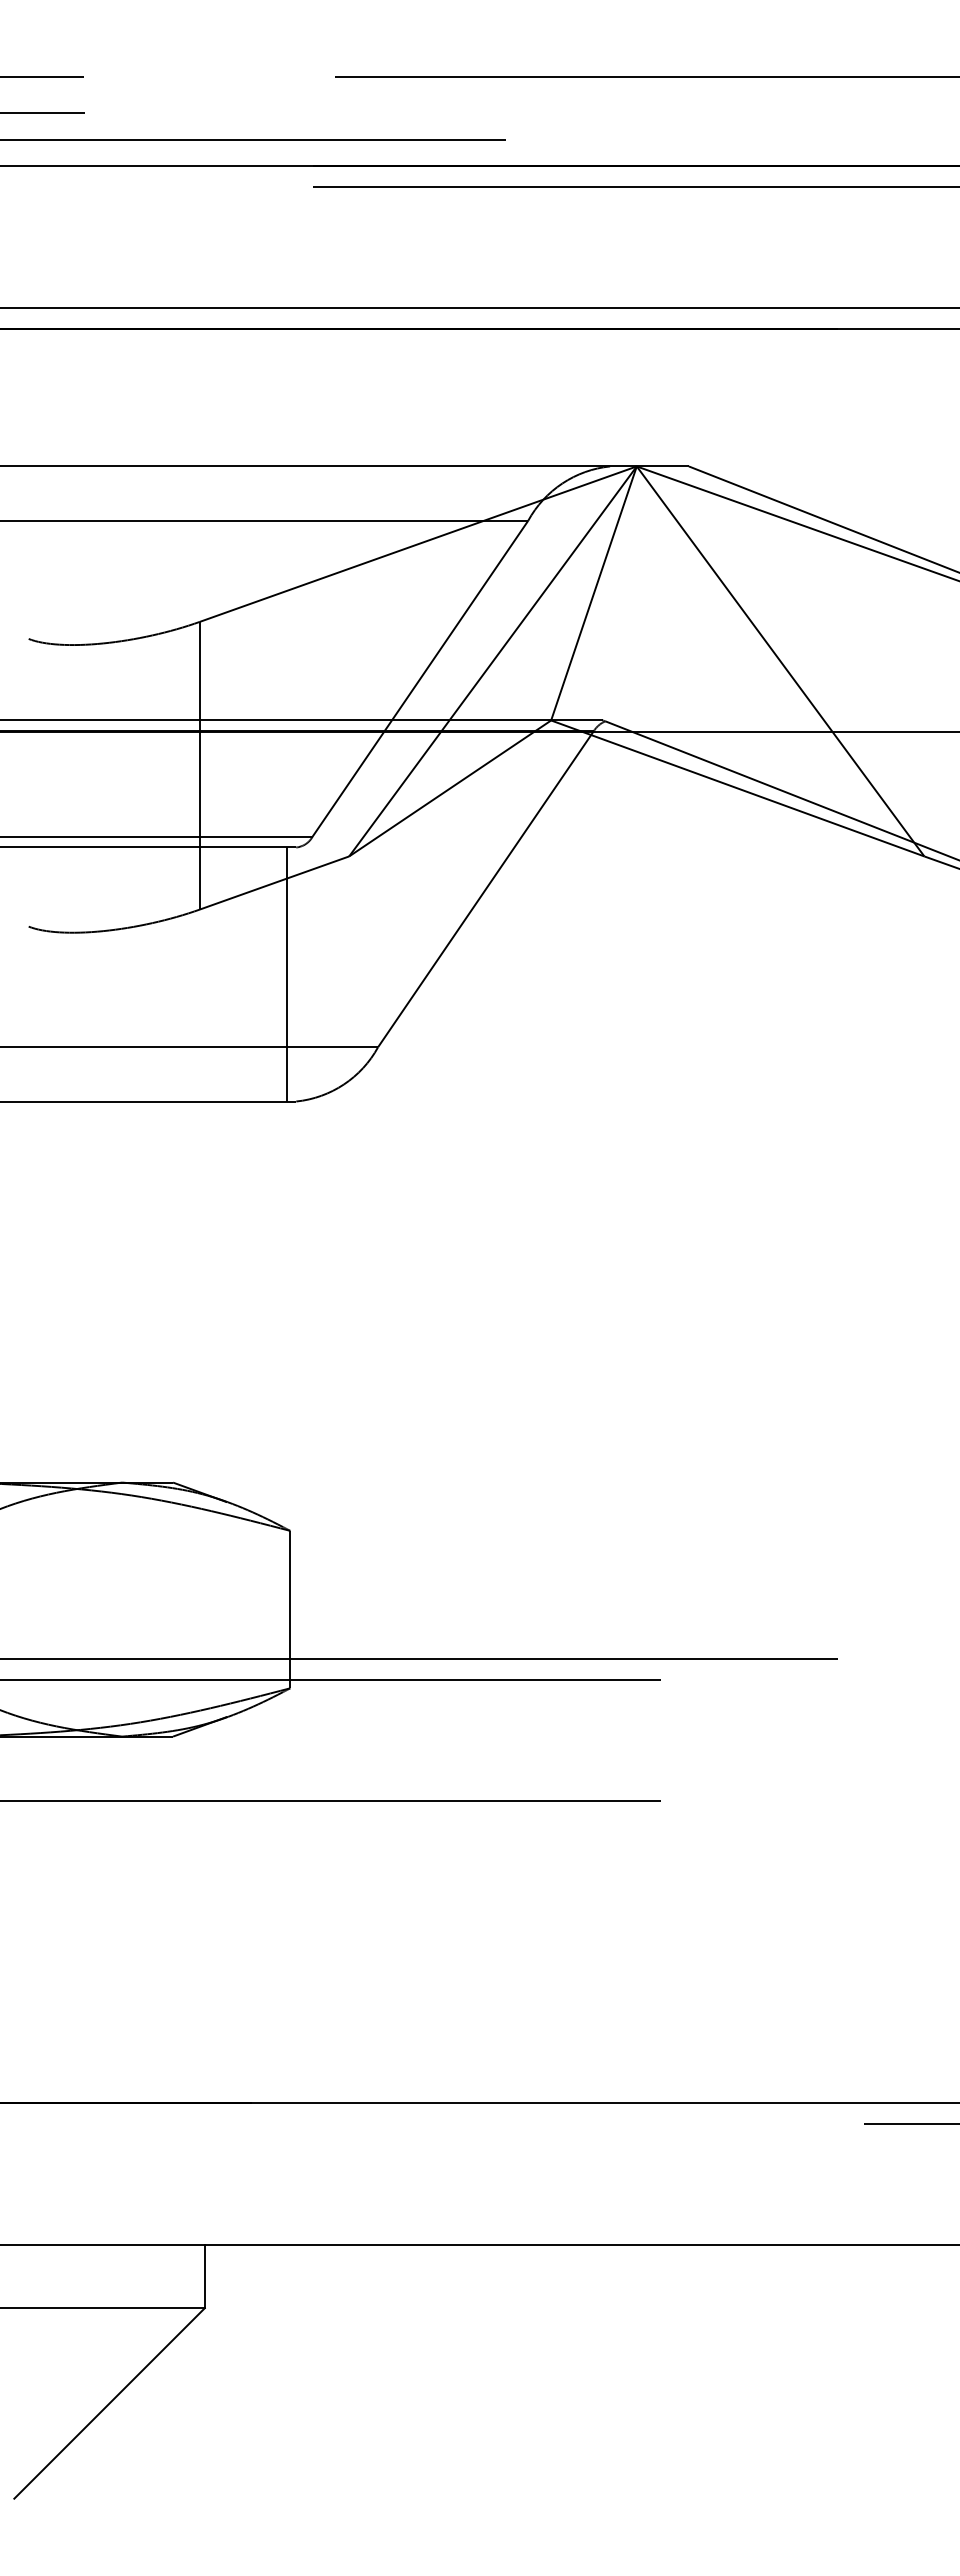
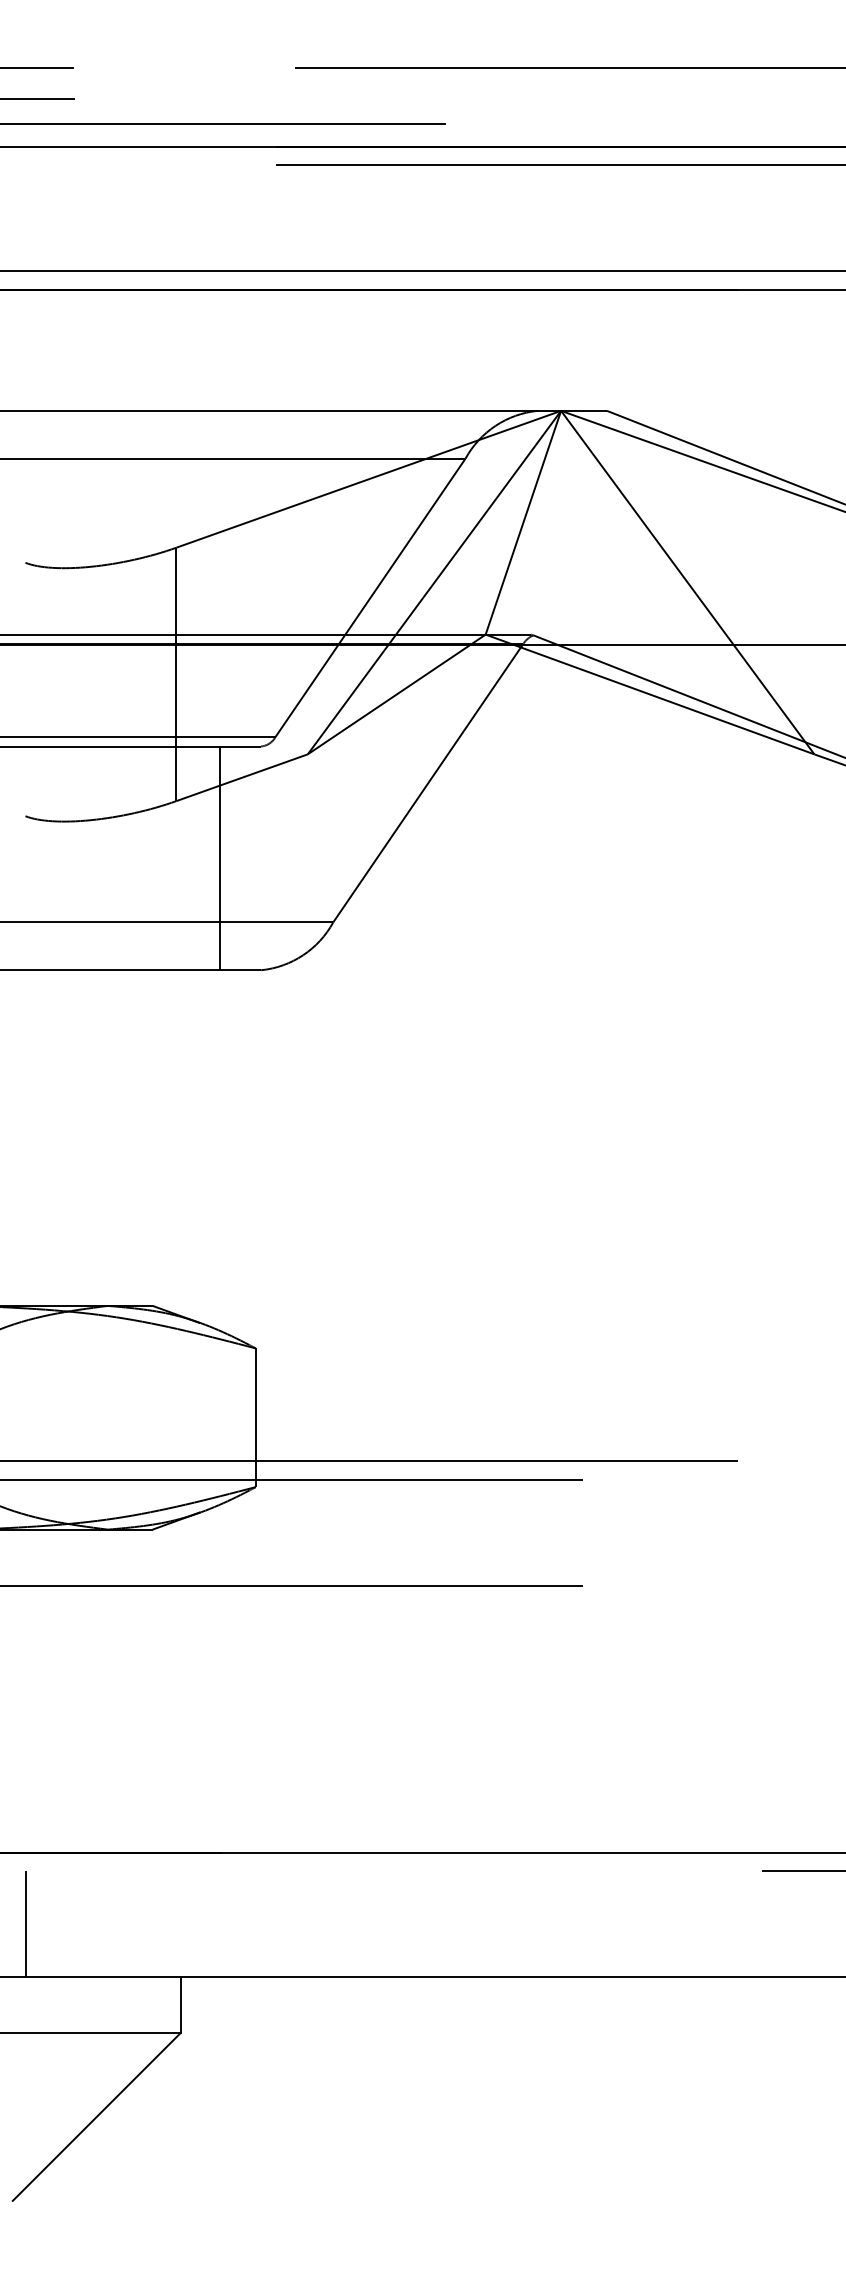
line: (286, 974) -> (219, 858), moved
line: (29, 2184) -> (26, 1924), added

